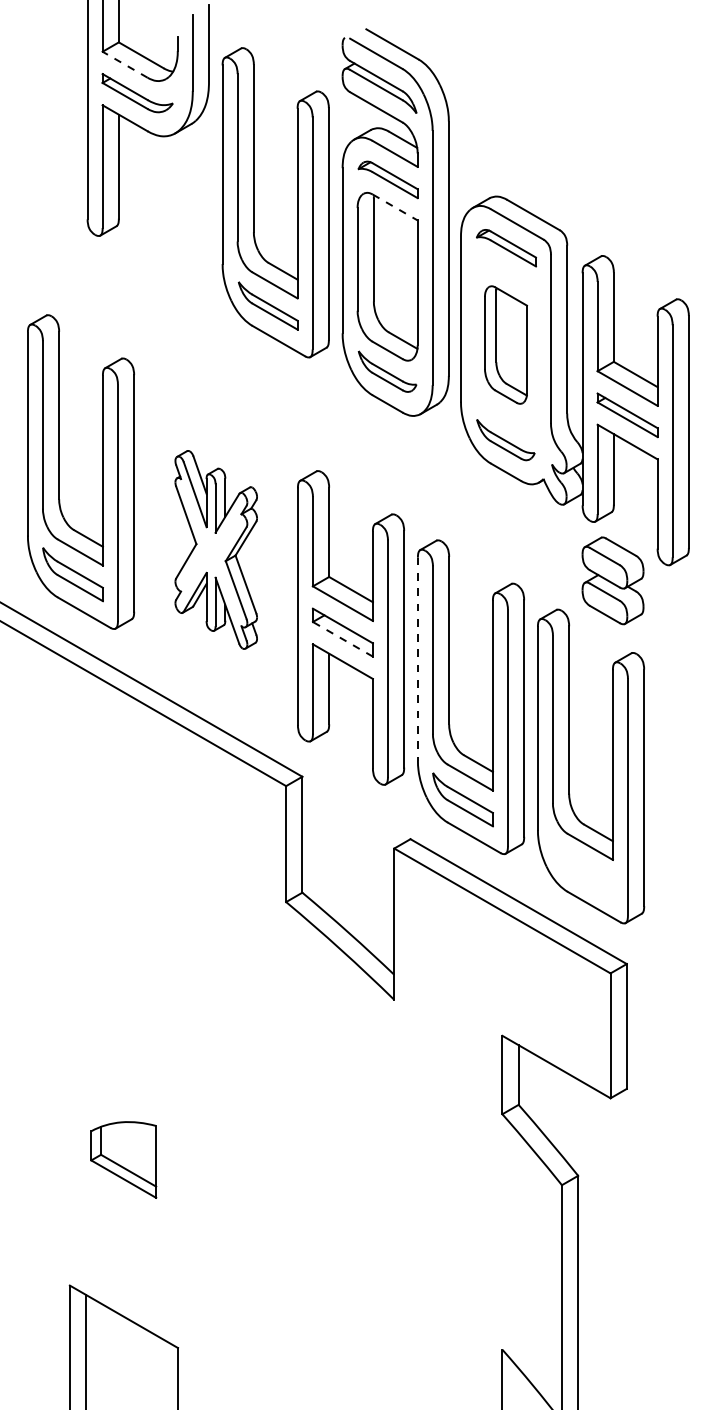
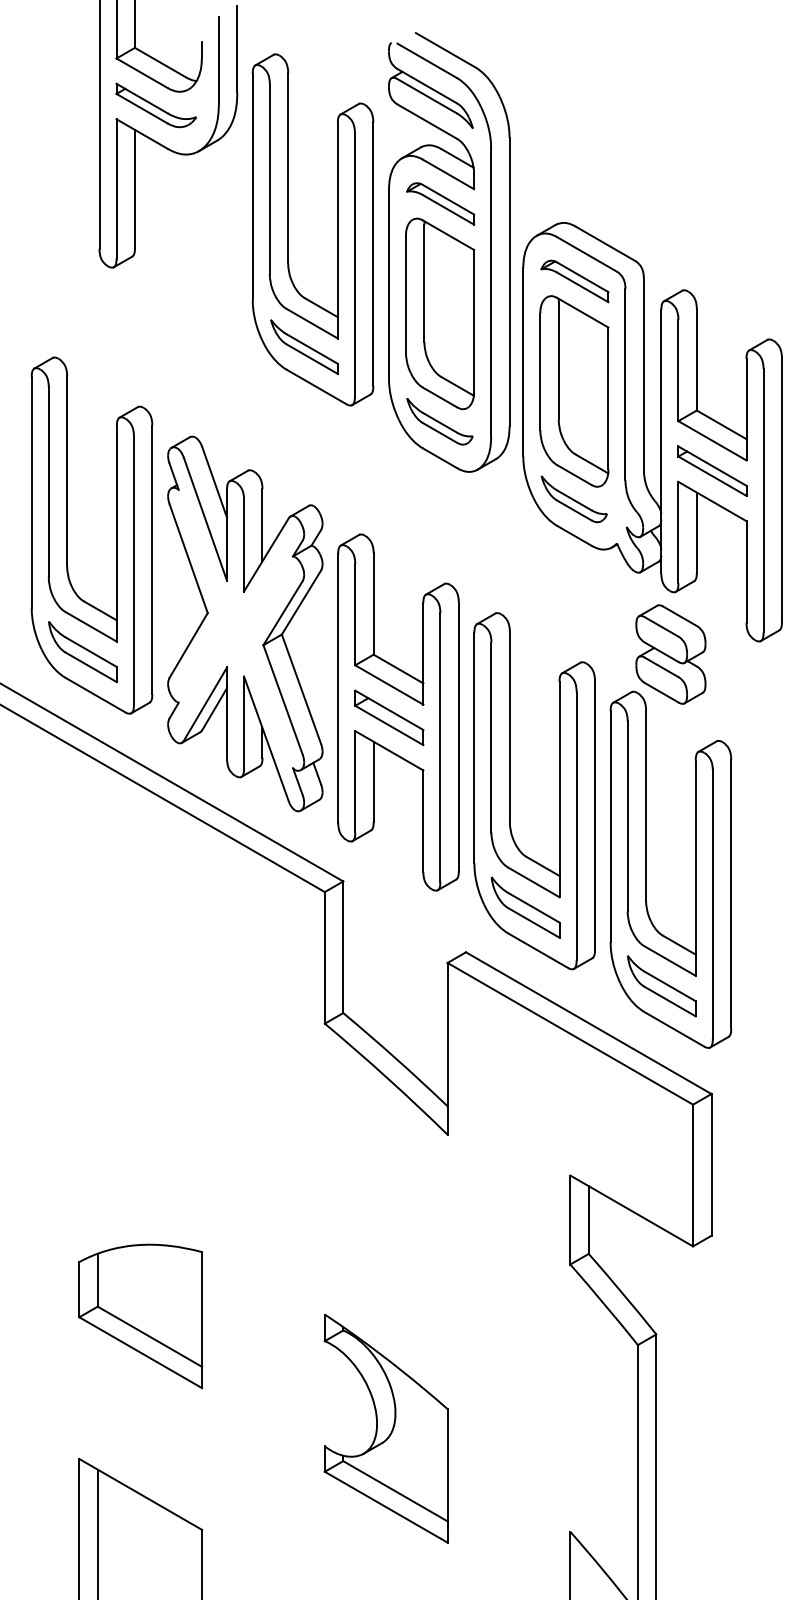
line: (125, 64) -> (142, 72), dashed -> solid
line: (395, 207) -> (448, 235), dashed -> solid
part: (505, 344) -> (573, 390), size x1.43
part: (216, 549) -> (245, 623), size x1.67
part: (612, 580) -> (670, 654), moved
line: (342, 639) -> (388, 725), dashed -> solid
line: (417, 659) -> (473, 748), dashed -> solid
part: (582, 868) -> (661, 985), added
part: (123, 1159) -> (140, 1315), size x1.67
part: (340, 1258) -> (386, 1428), added

